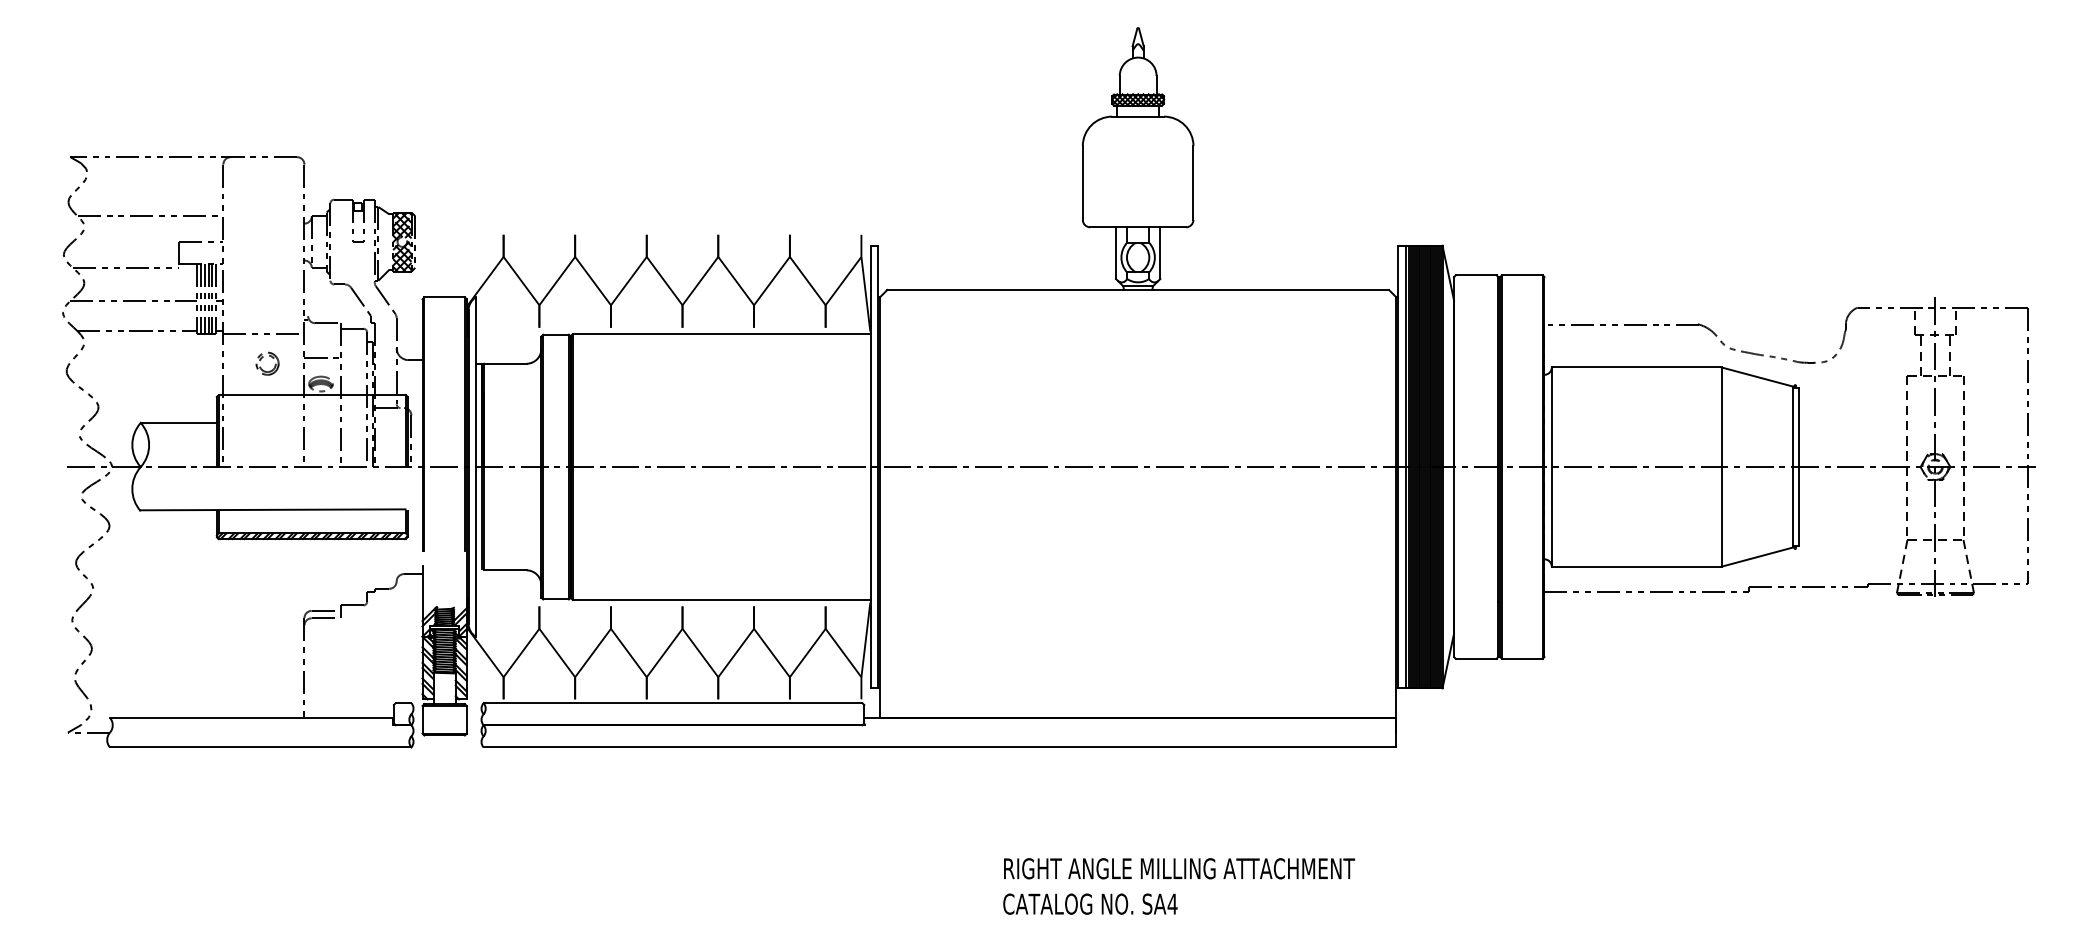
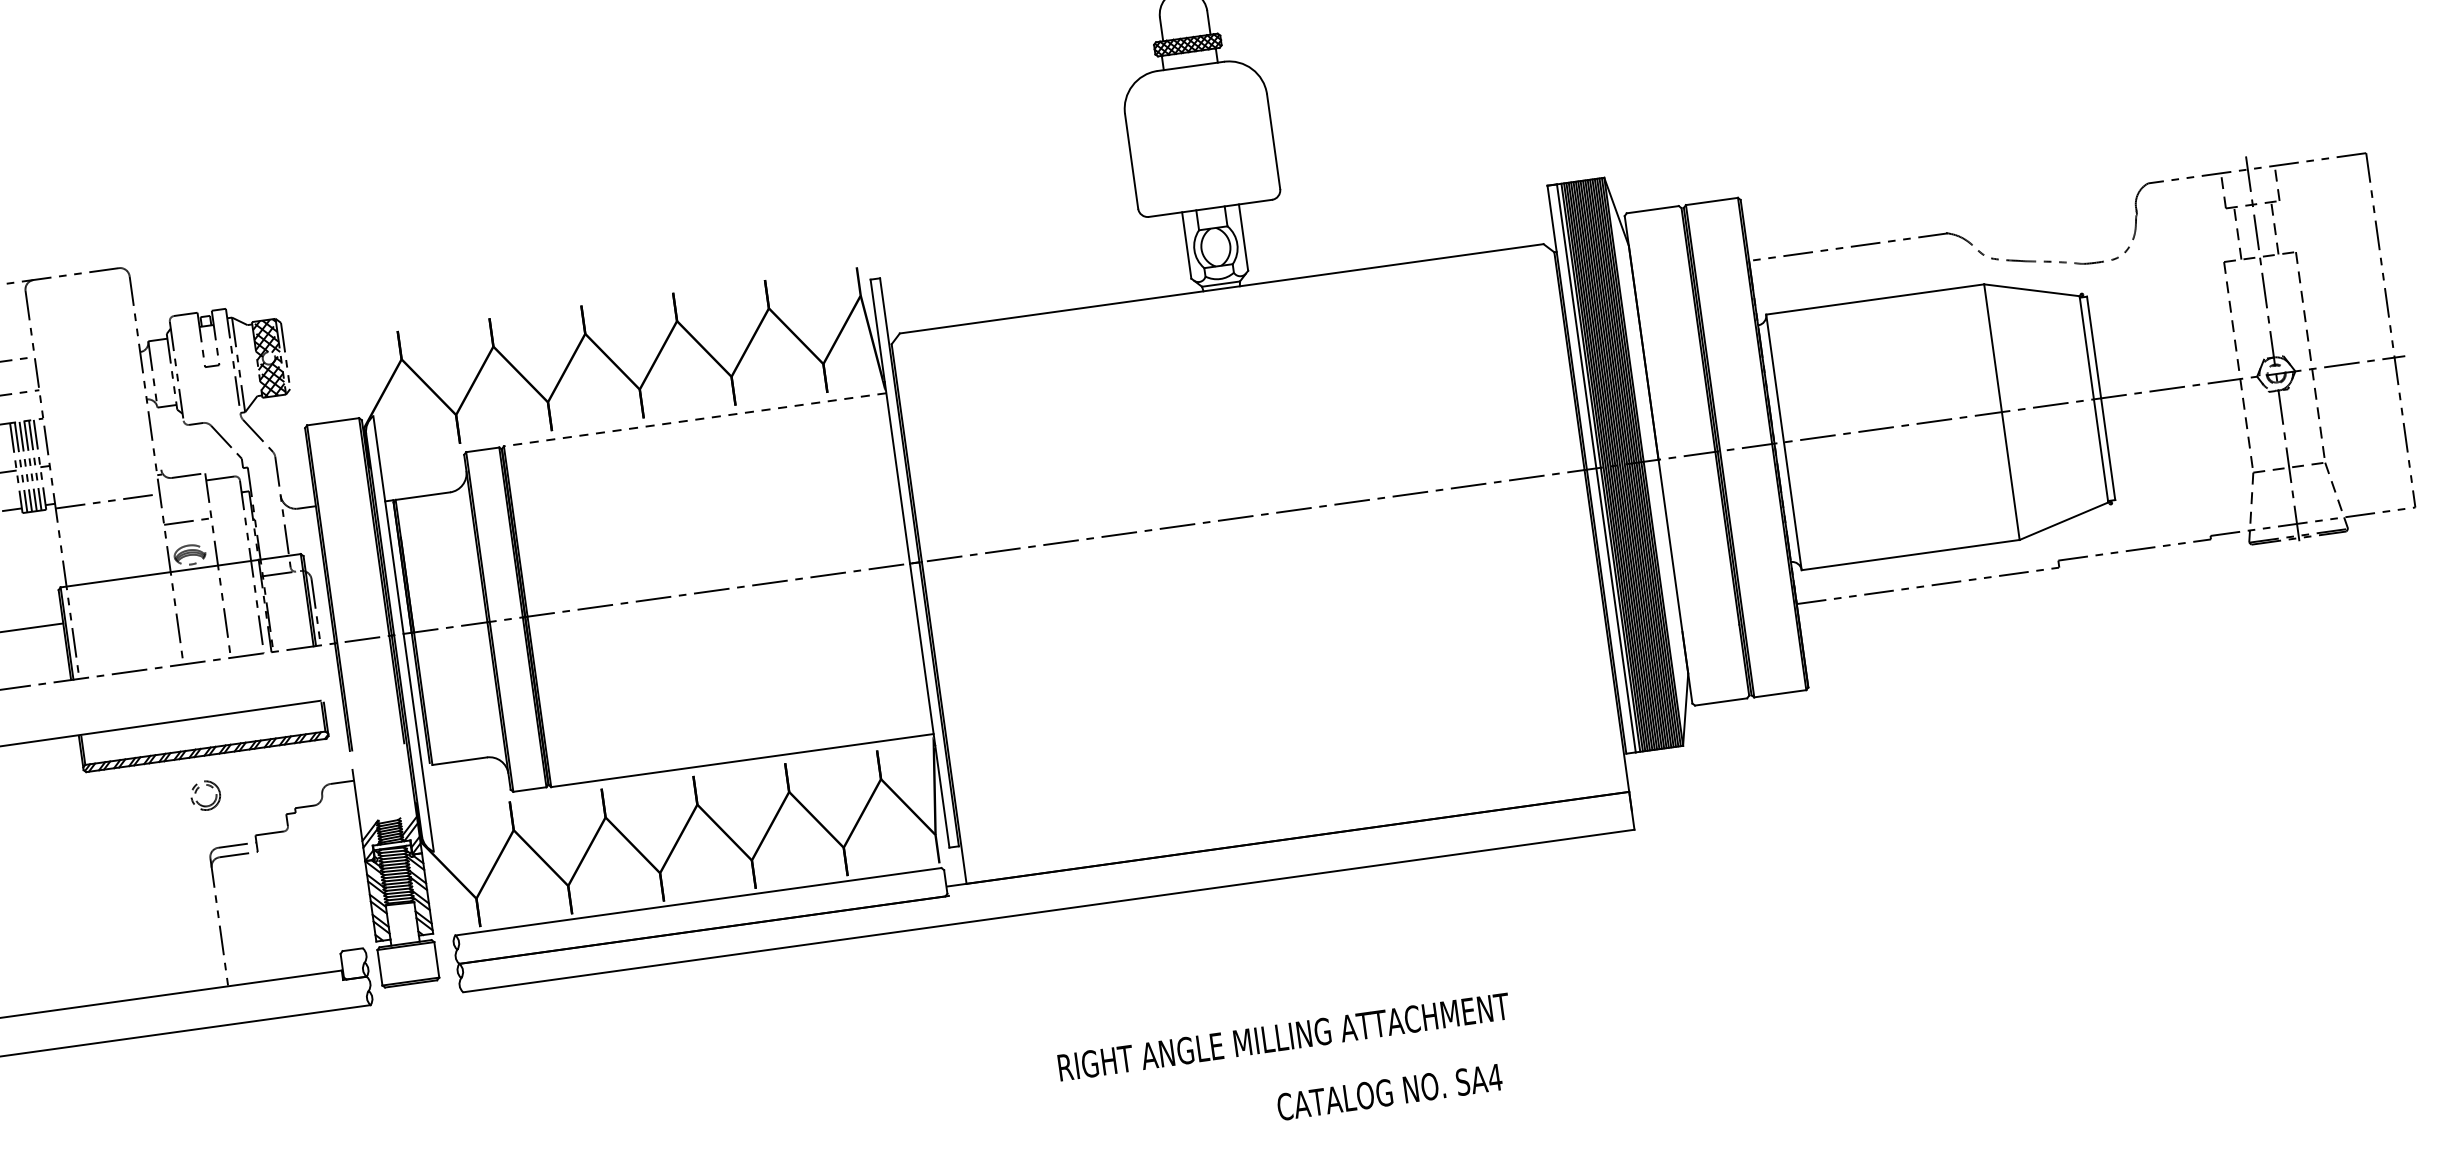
line: (721, 334) -> (694, 420), solid -> dashed
part: (262, 358) -> (198, 789), moved
text: (1179, 868) -> (1284, 1036), moved
text: (1090, 903) -> (1389, 1091), moved

